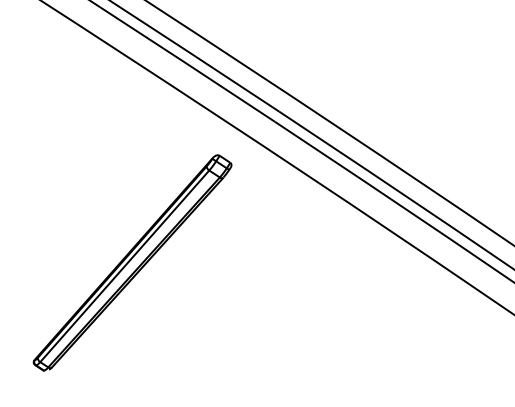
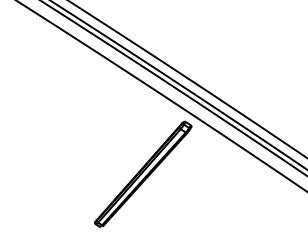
part: (133, 261) -> (143, 173), moved

